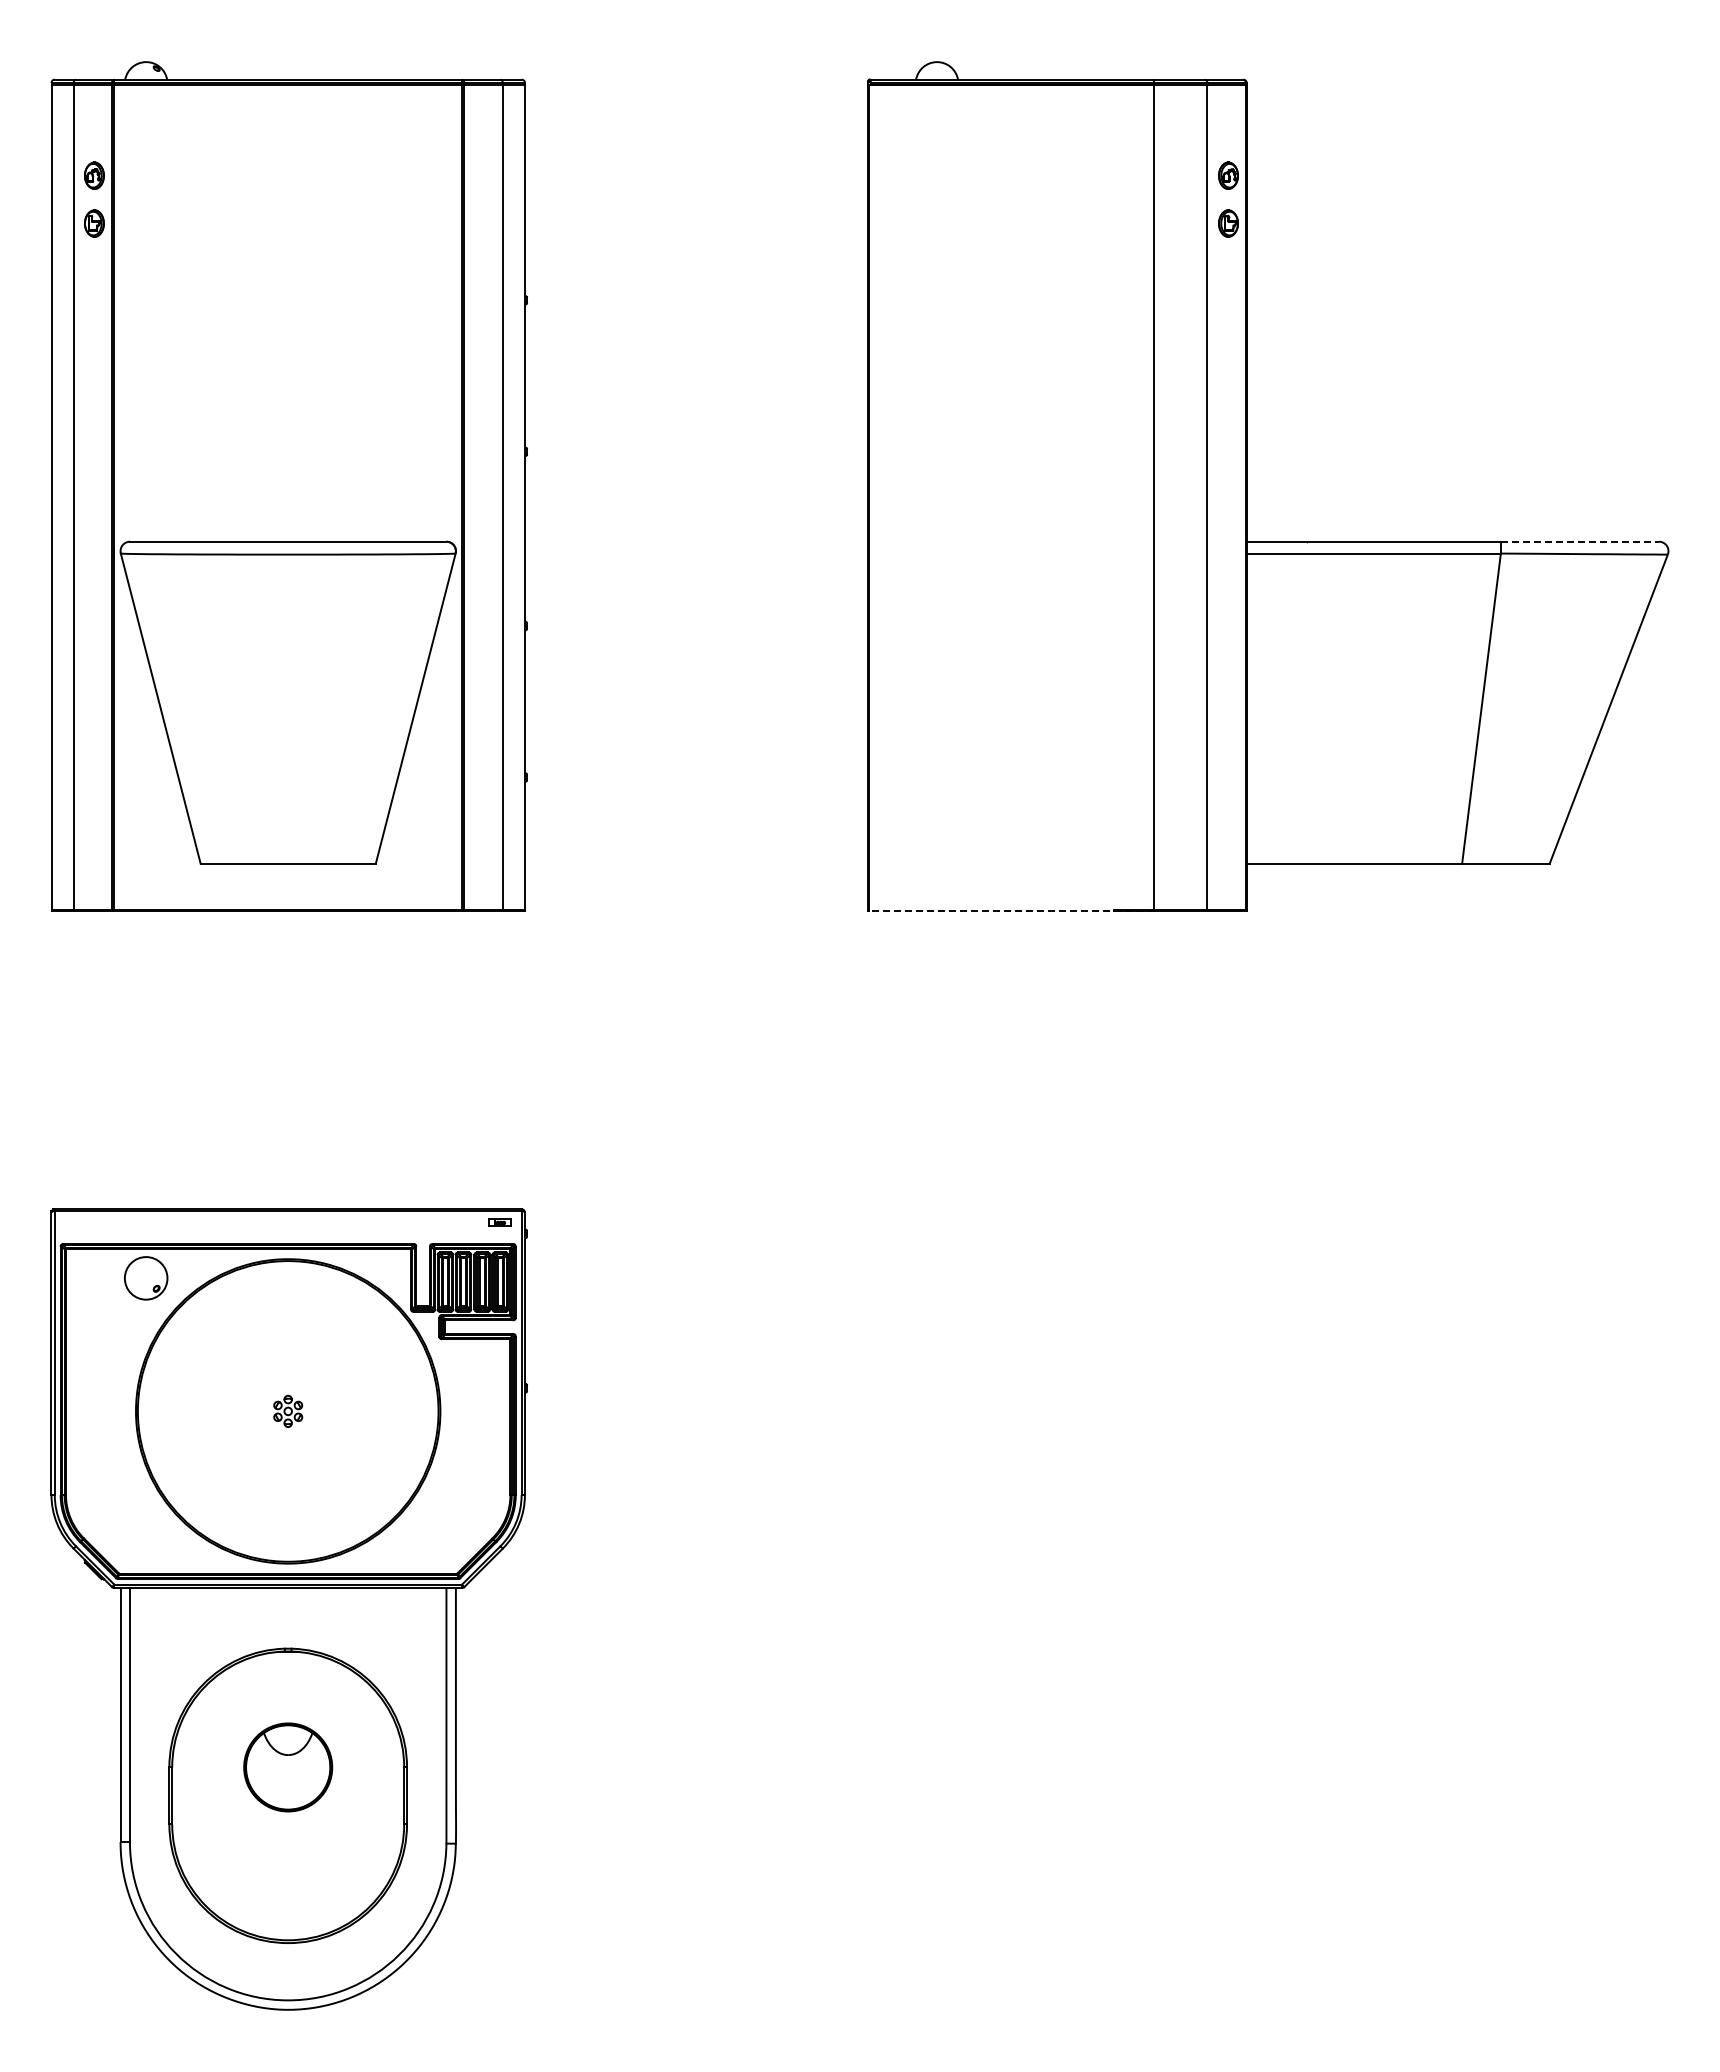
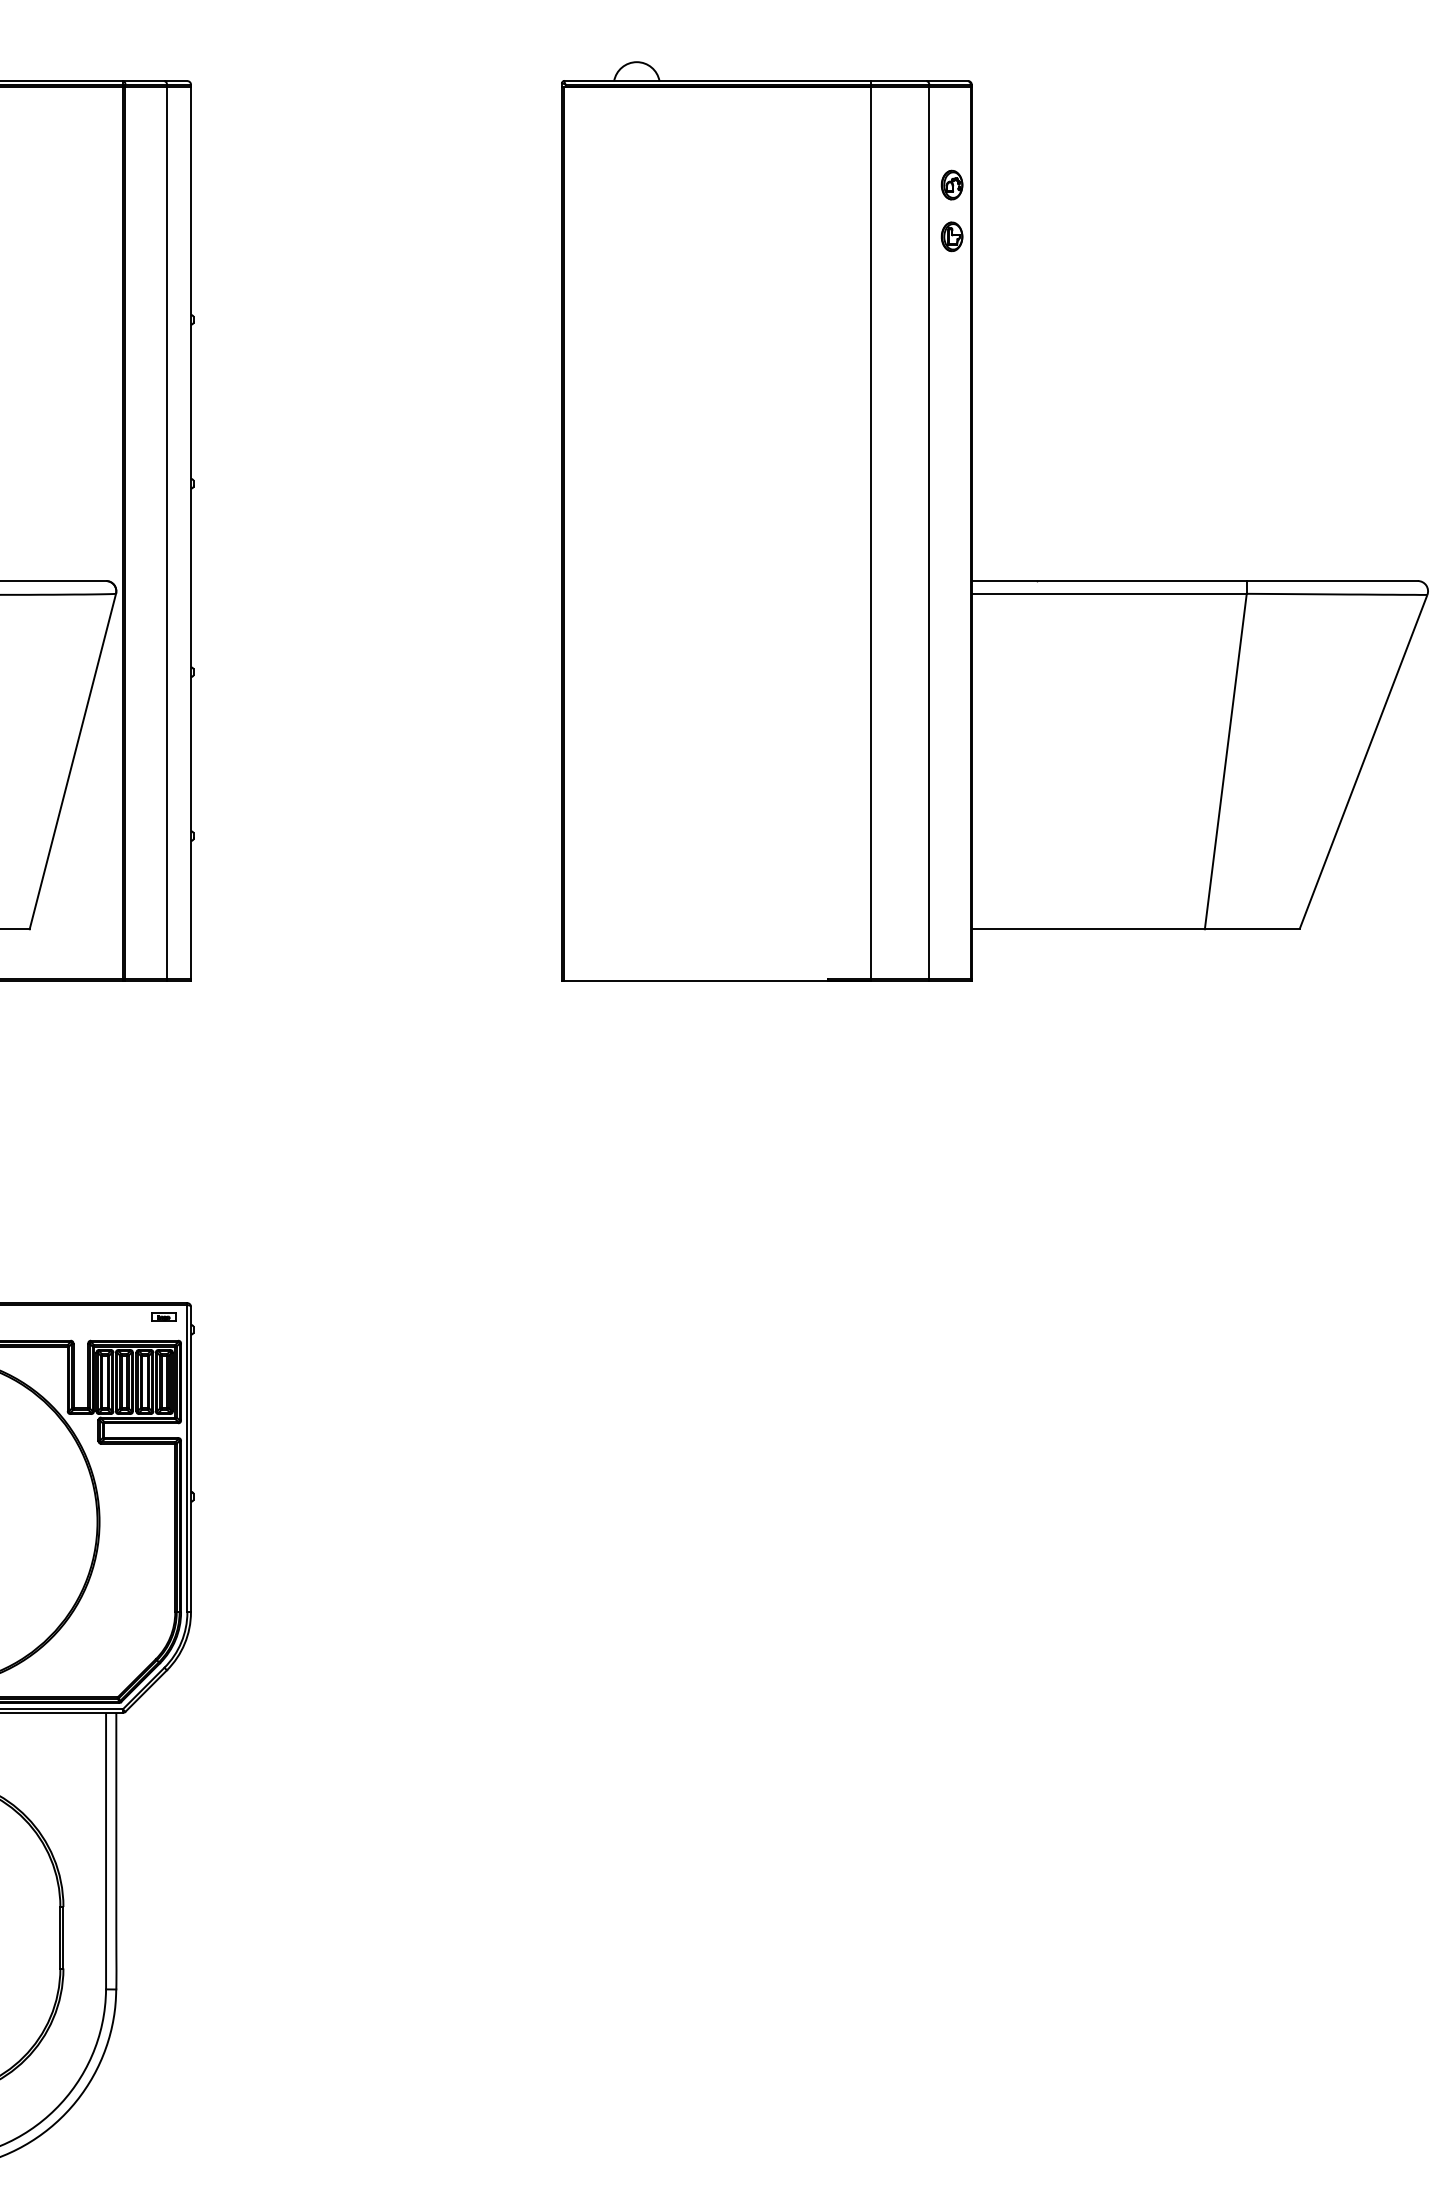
line: (1580, 541) -> (1332, 580), dashed -> solid
line: (1011, 911) -> (717, 981), dashed -> solid

